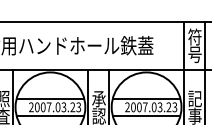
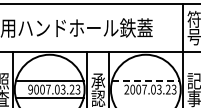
line: (146, 98) -> (145, 80), solid -> dashed
text: (31, 107) -> (30, 89), 2007.03.23 -> 9007.03.23
line: (146, 116) -> (145, 98), removed

